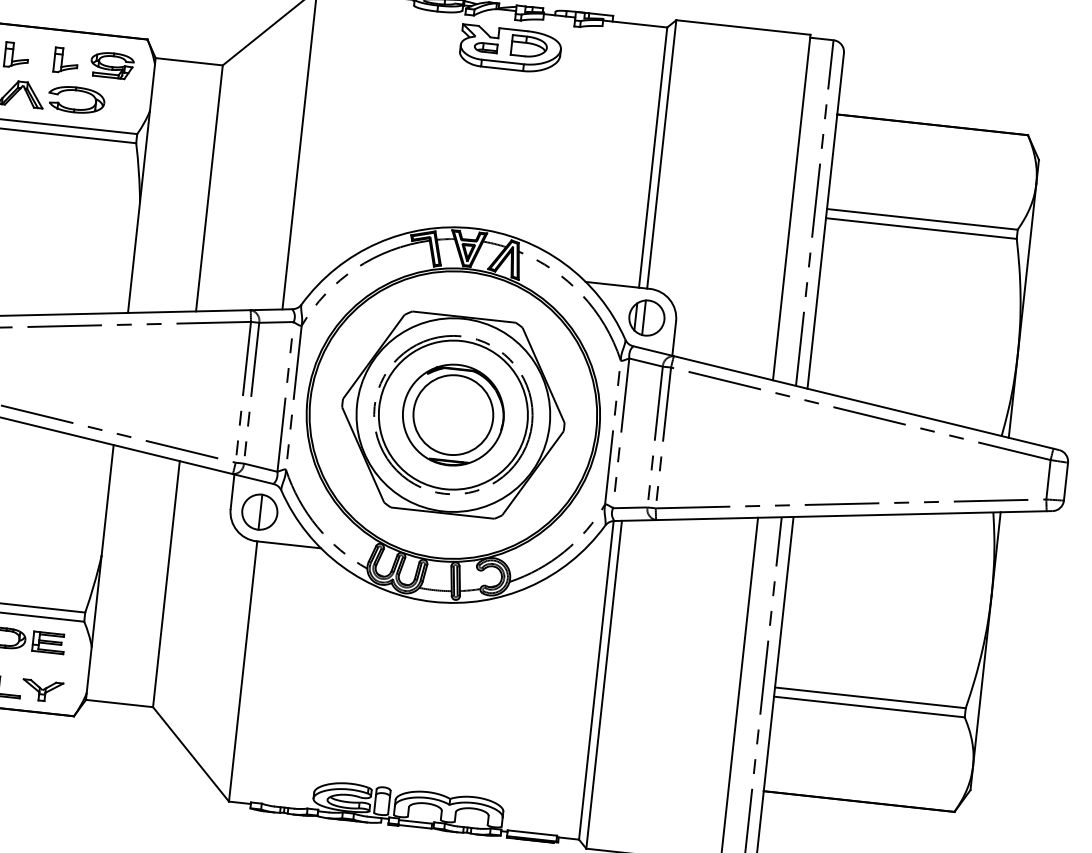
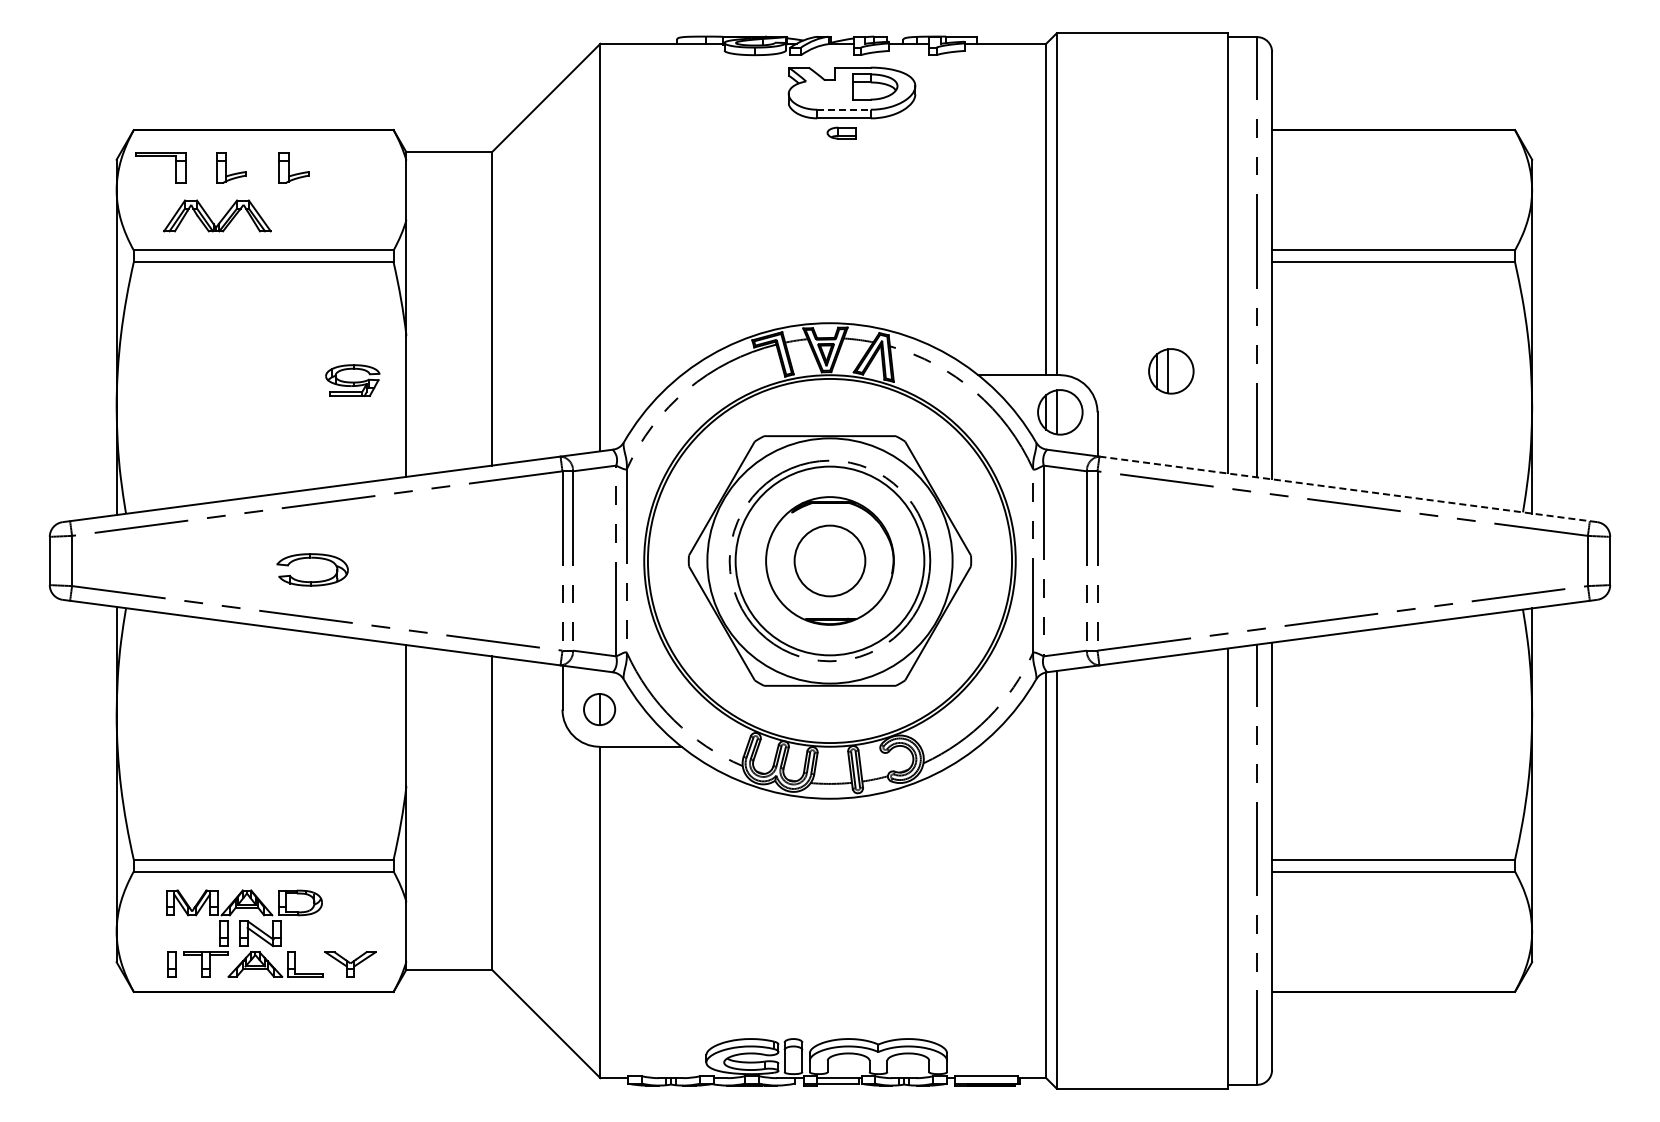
part: (485, 47) -> (841, 132), moved
line: (503, 61) -> (844, 109), solid -> dashed
part: (112, 65) -> (352, 380), moved
part: (77, 91) -> (312, 558), moved
part: (737, 295) -> (1171, 371), added
line: (864, 402) -> (1345, 488), solid -> dashed
circle: (453, 414) -> (829, 560), size x0.7
part: (259, 512) -> (599, 709), size x0.7
part: (48, 642) -> (351, 902), removed

